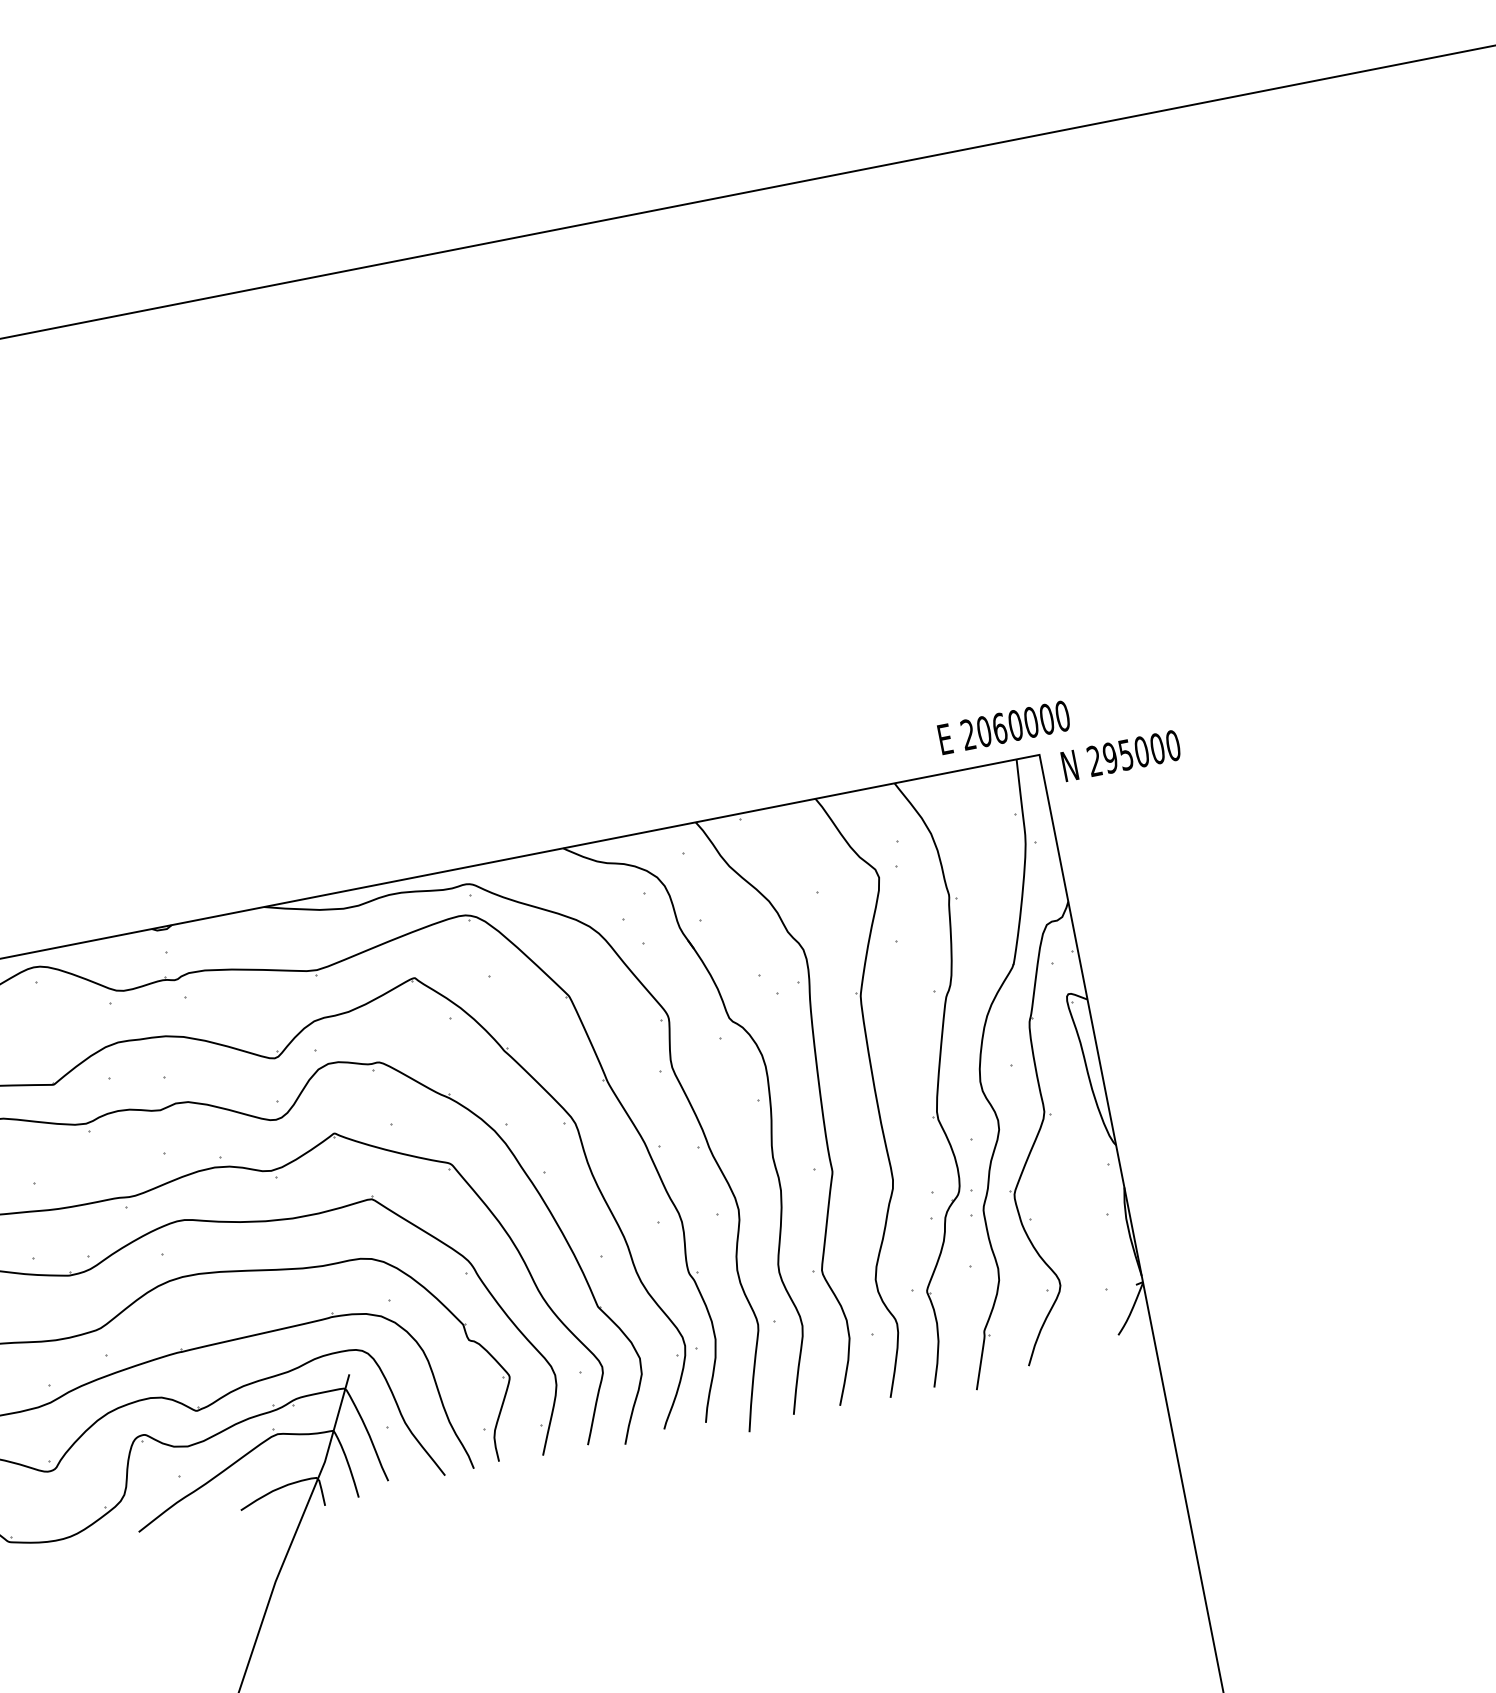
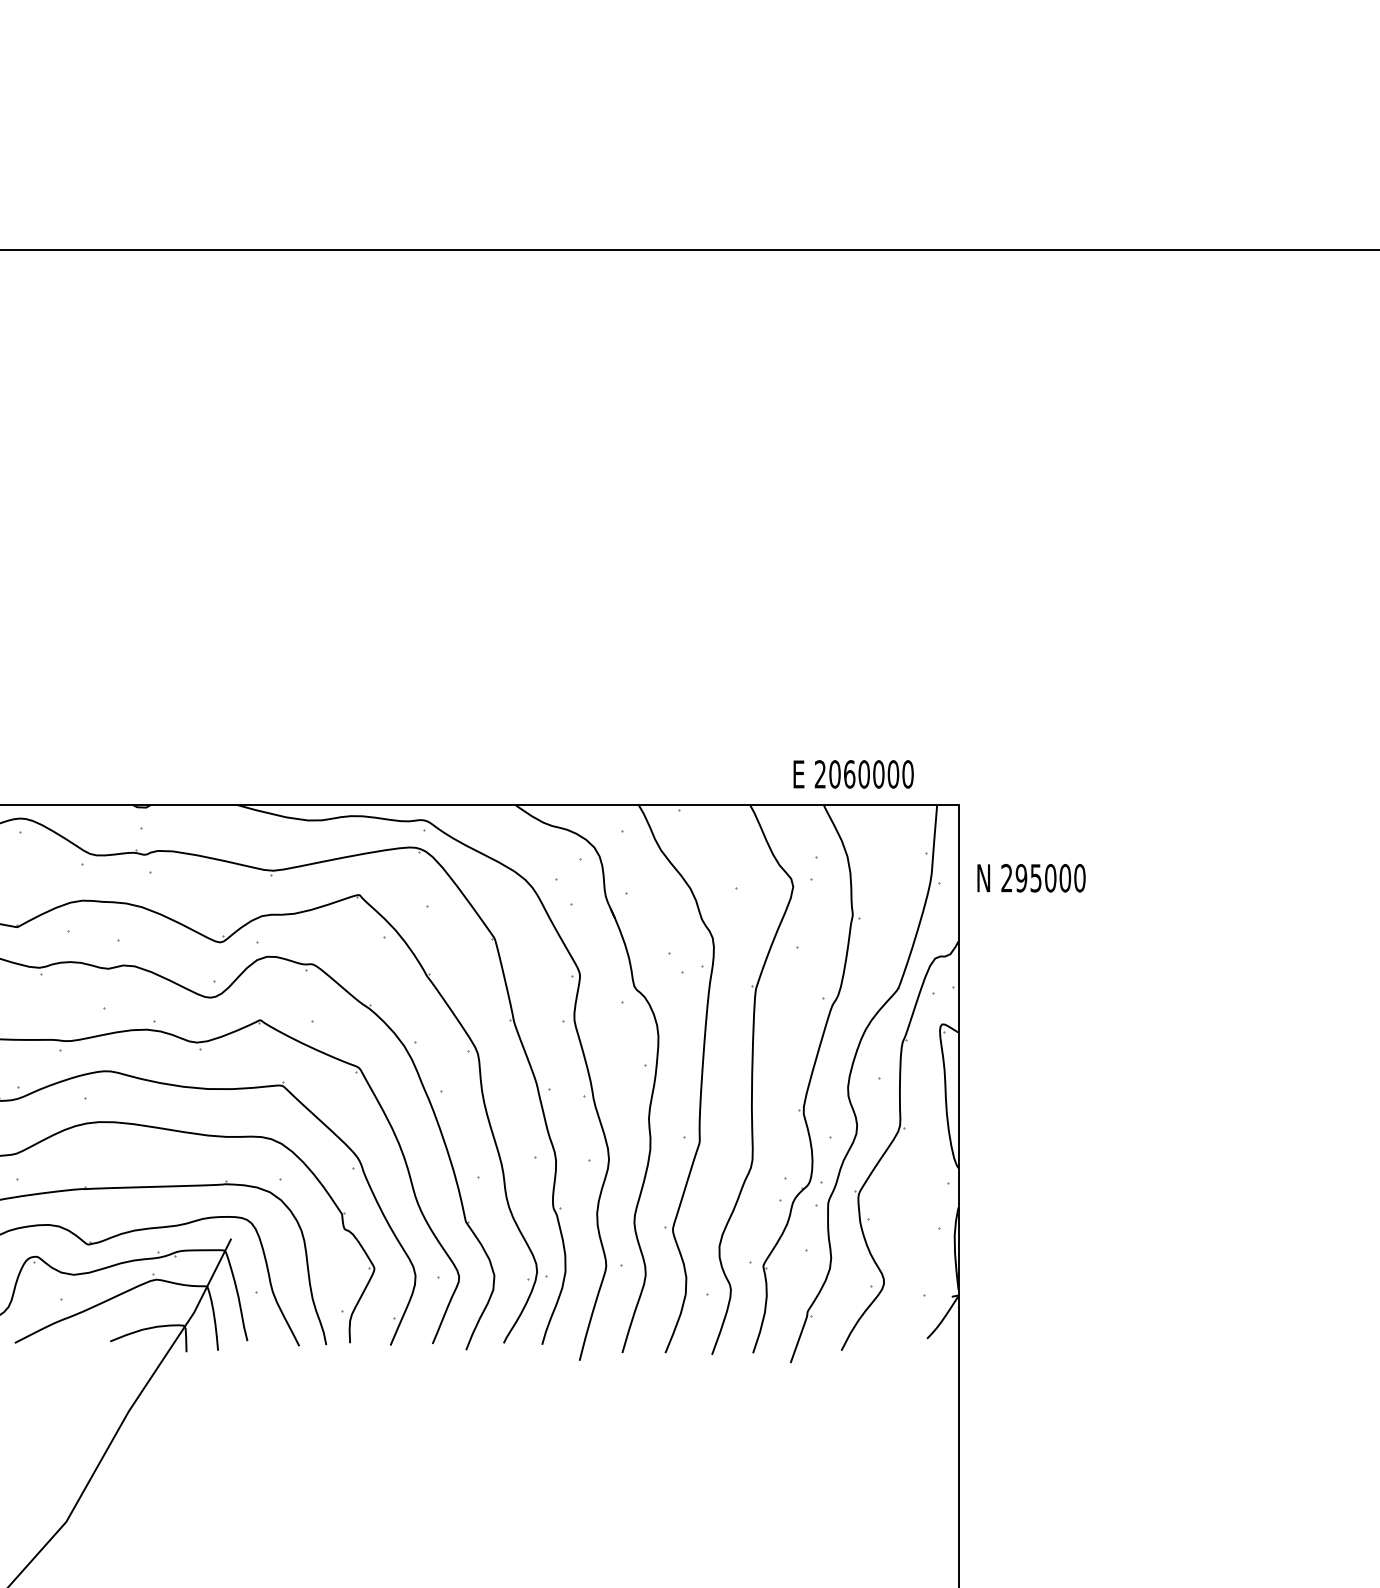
text: (1004, 727) -> (853, 774), moved
text: (1121, 756) -> (1031, 878), moved

